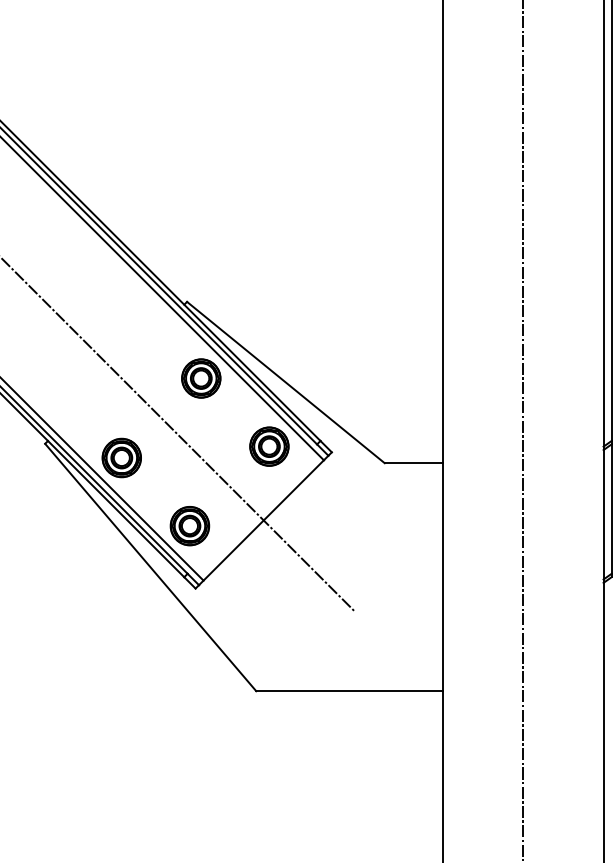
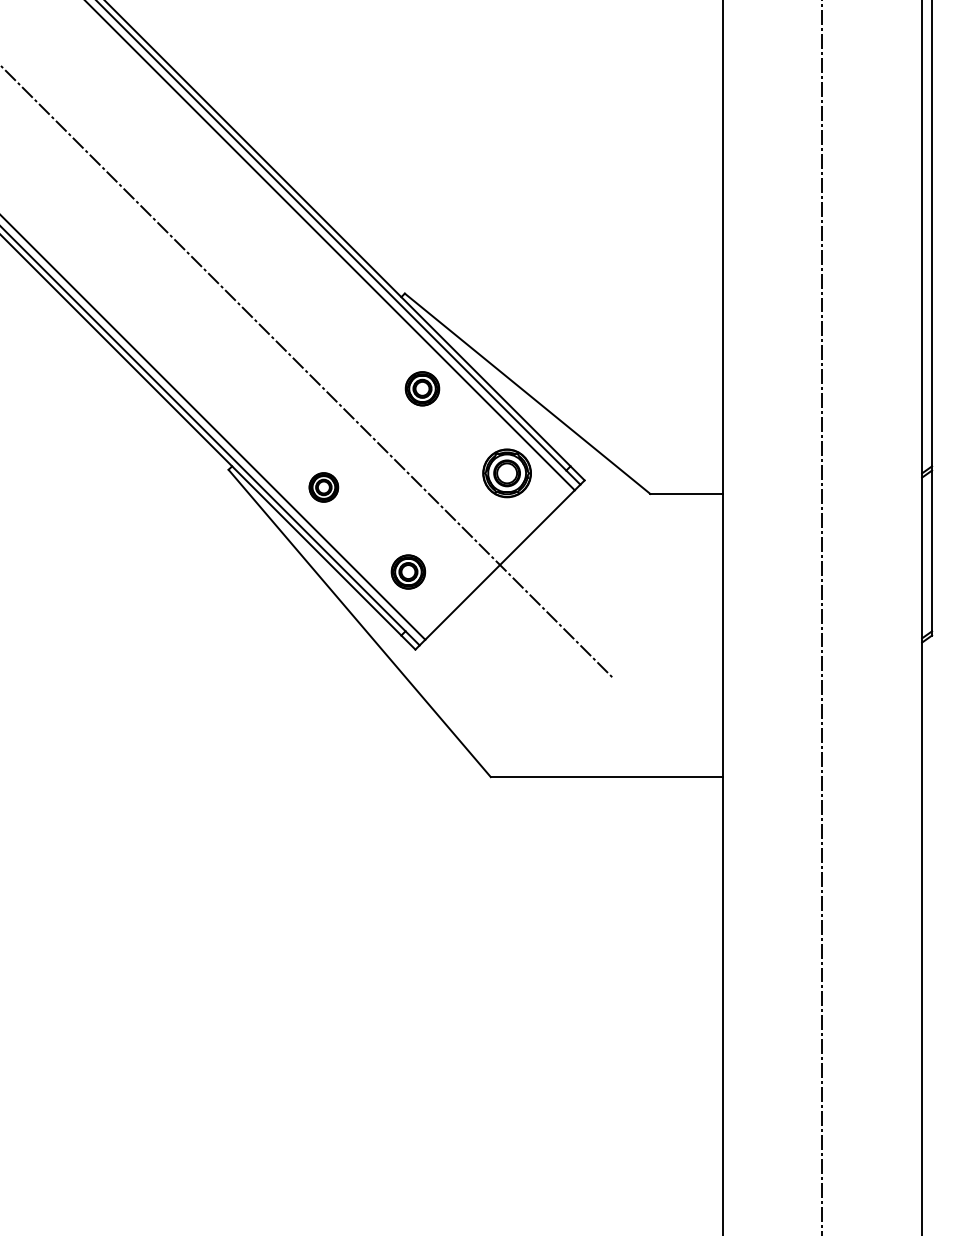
part: (201, 378) -> (422, 388), size x0.7
part: (121, 458) -> (323, 487), size x0.6
part: (190, 525) -> (408, 571), size x0.7

